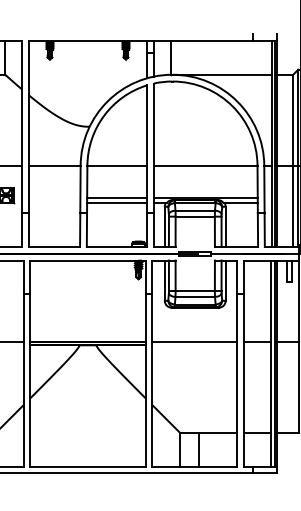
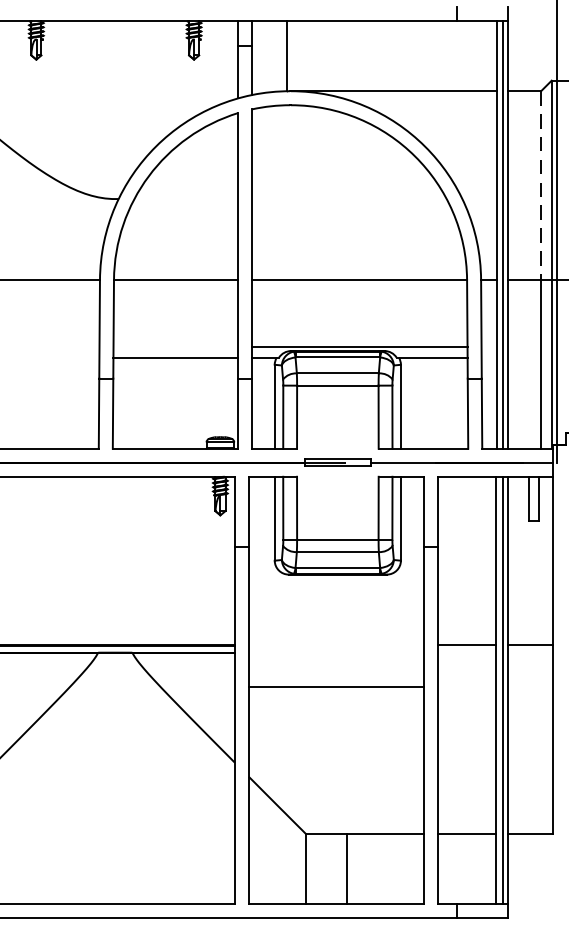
line: (293, 120) -> (541, 186), solid -> dashed
line: (117, 197) -> (176, 345), removed
line: (194, 341) -> (336, 686), moved

